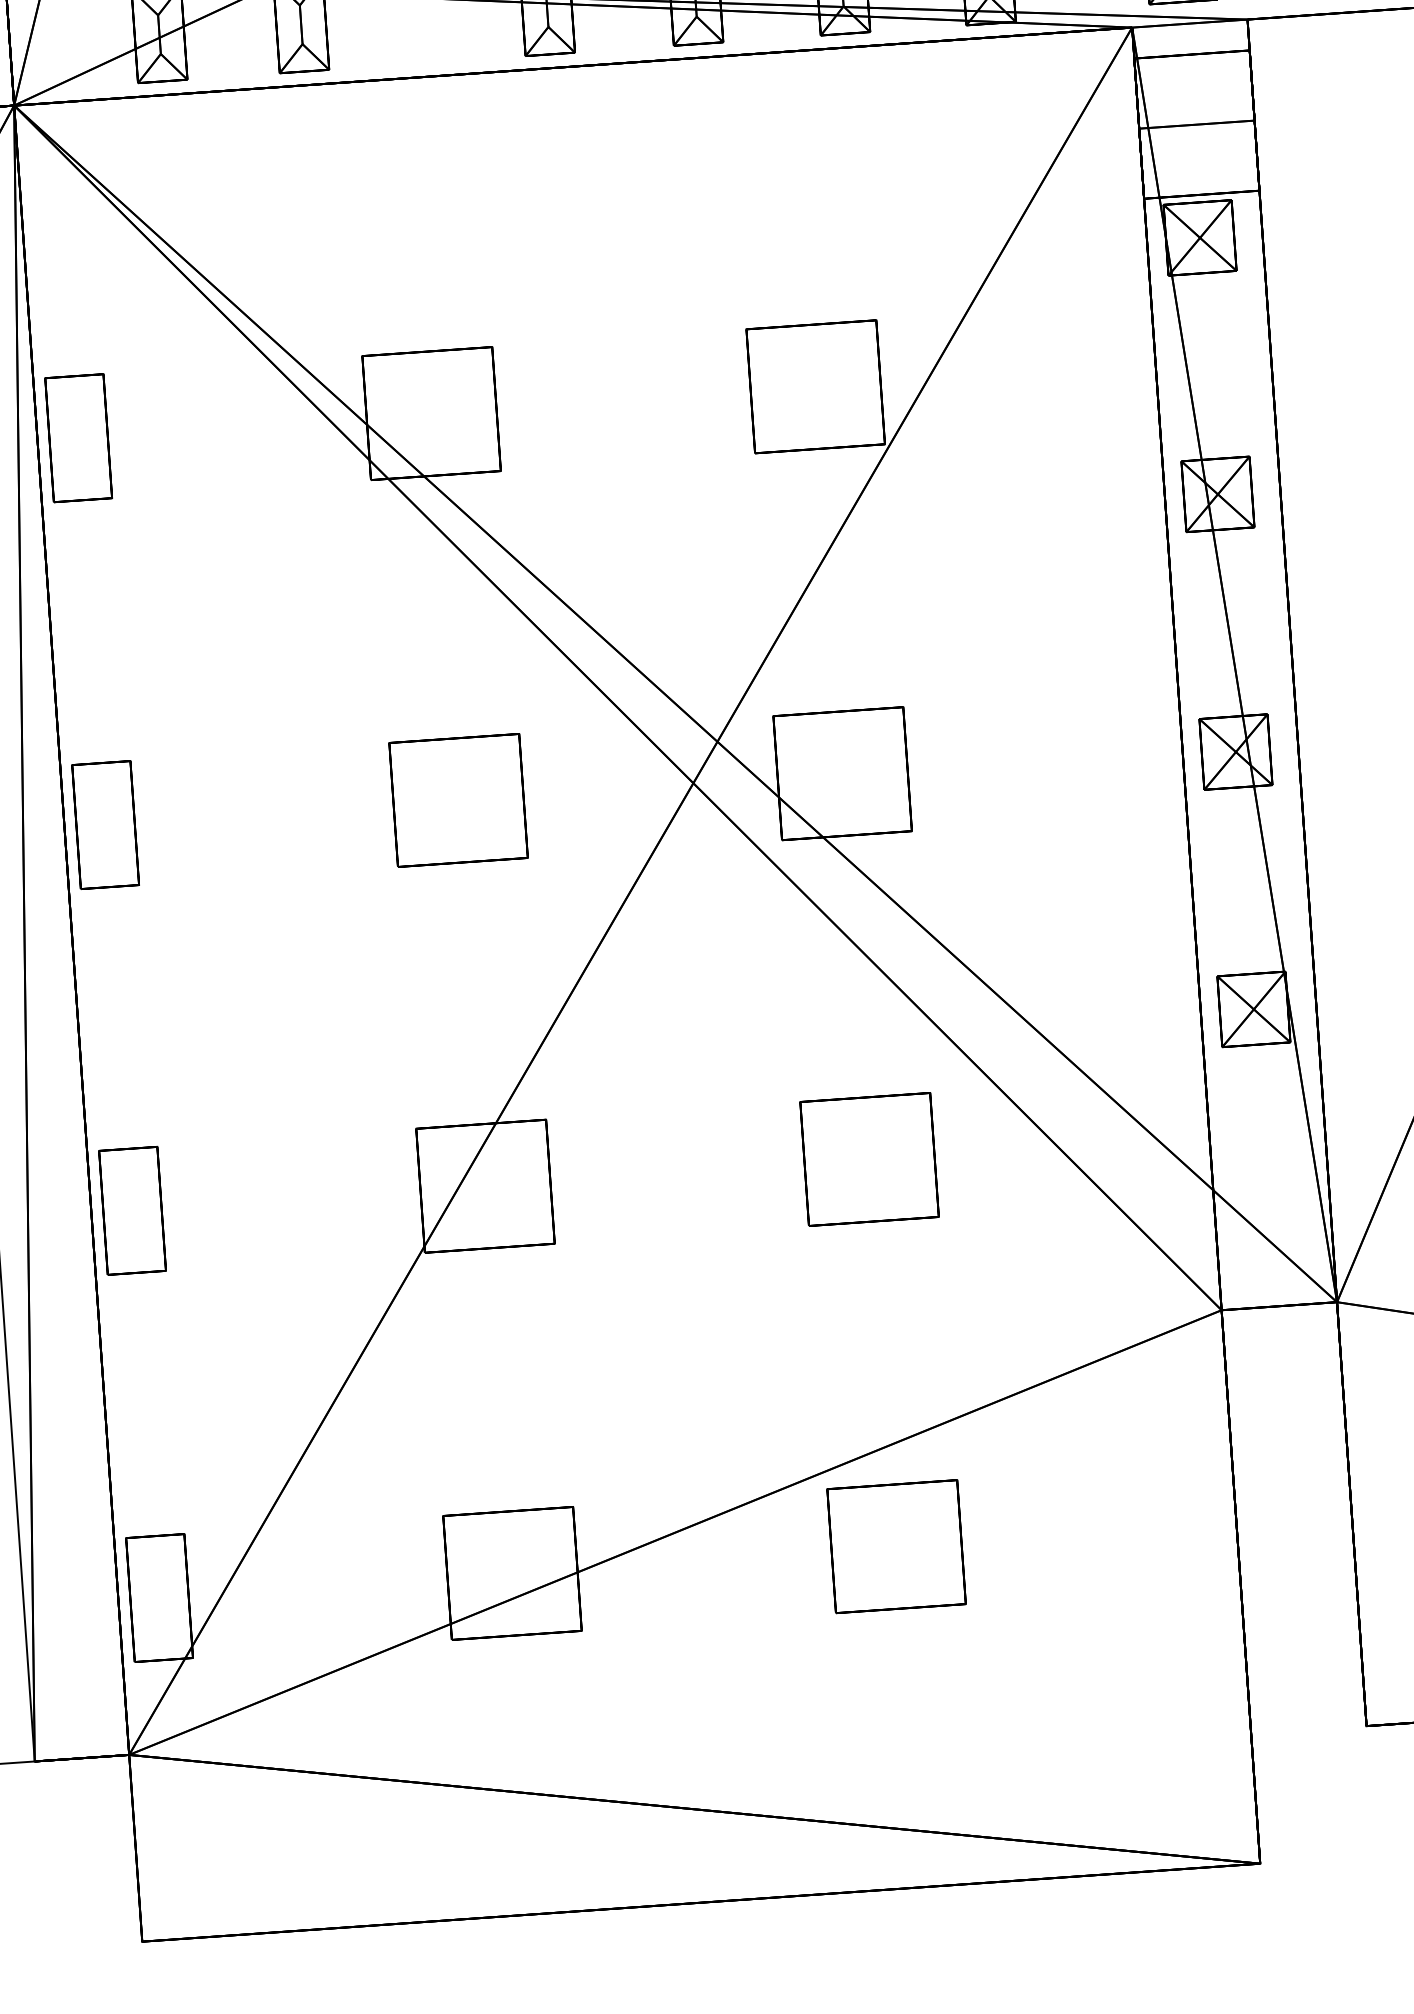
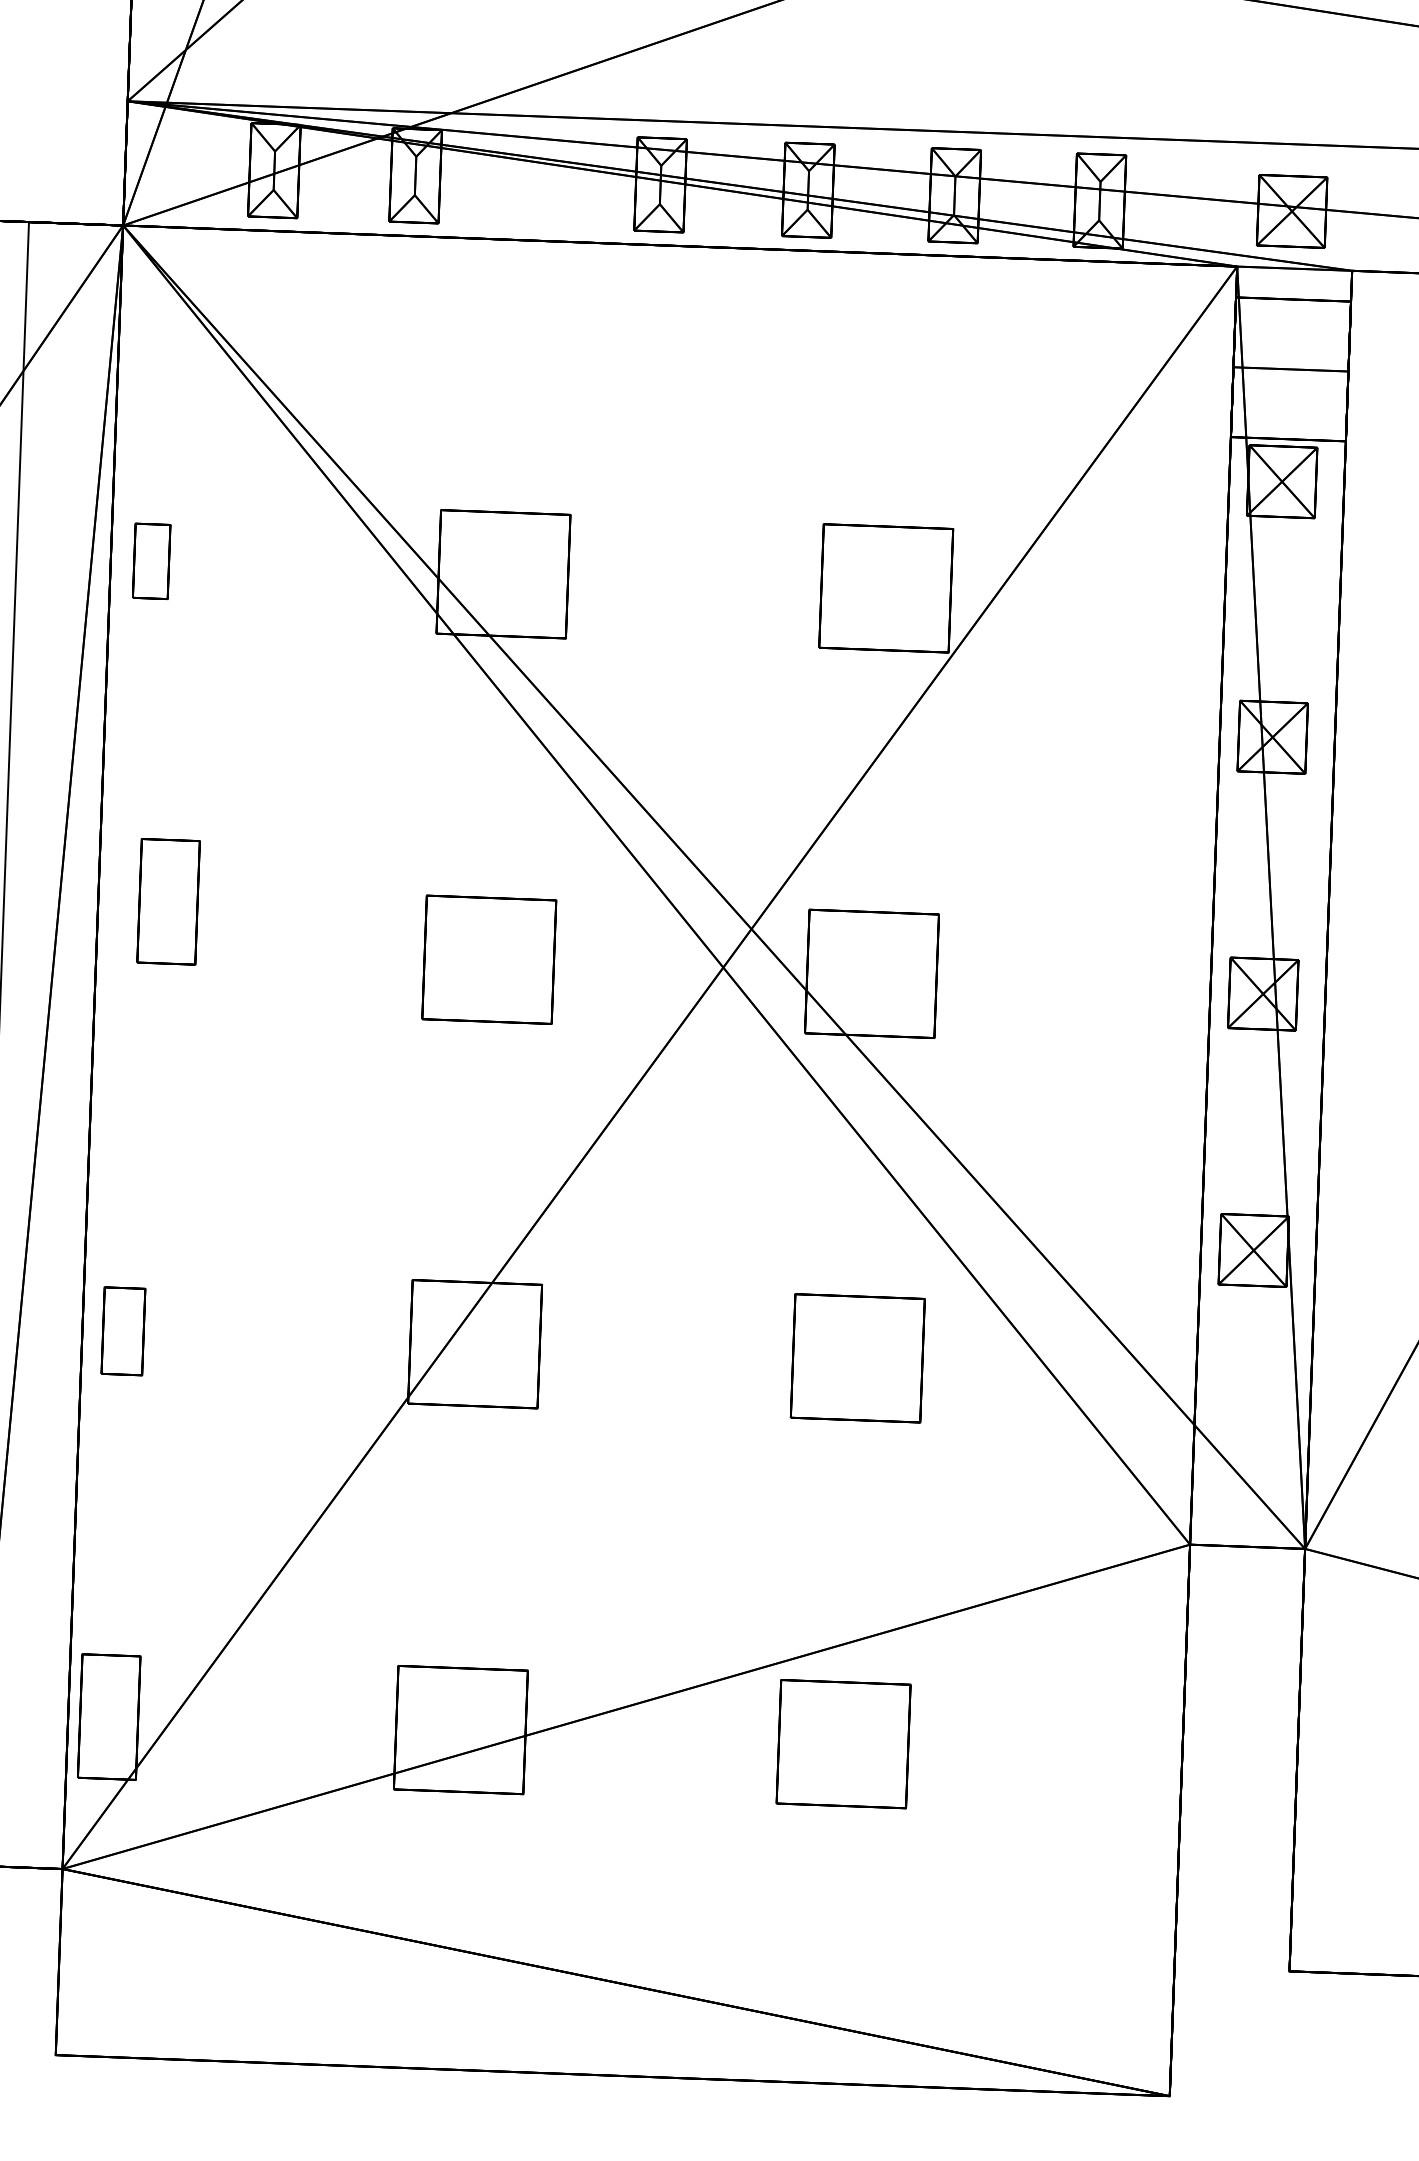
part: (78, 438) -> (151, 561), size x0.6
part: (105, 824) -> (168, 901), moved
part: (132, 1211) -> (123, 1331), size x0.7

